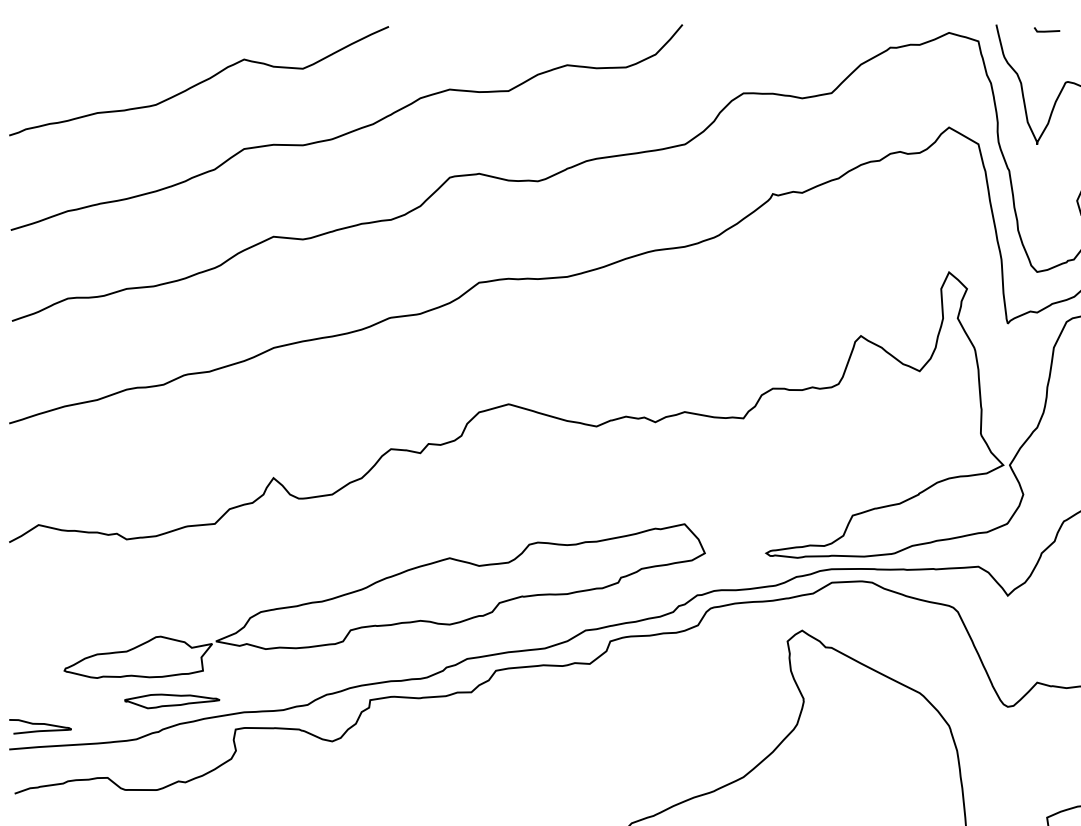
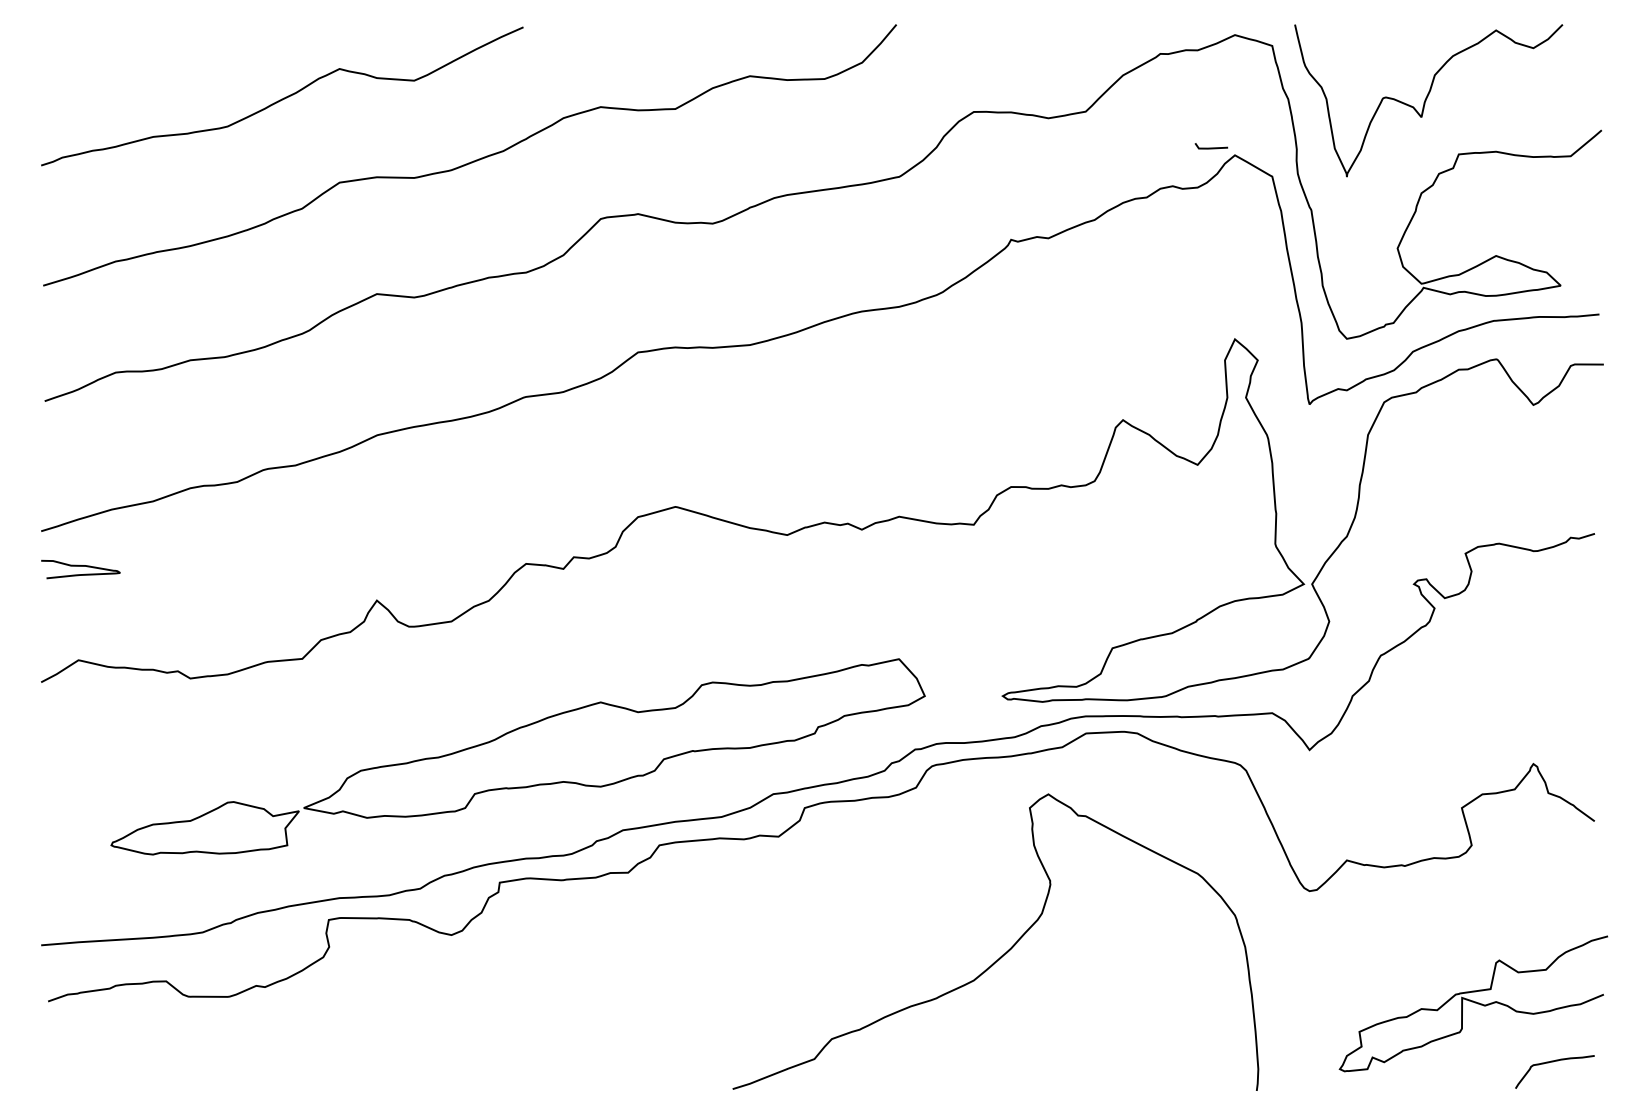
line: (1047, 30) -> (1211, 147), moved
part: (171, 700) -> (247, 883), removed
curve: (40, 724) -> (80, 566), moved

